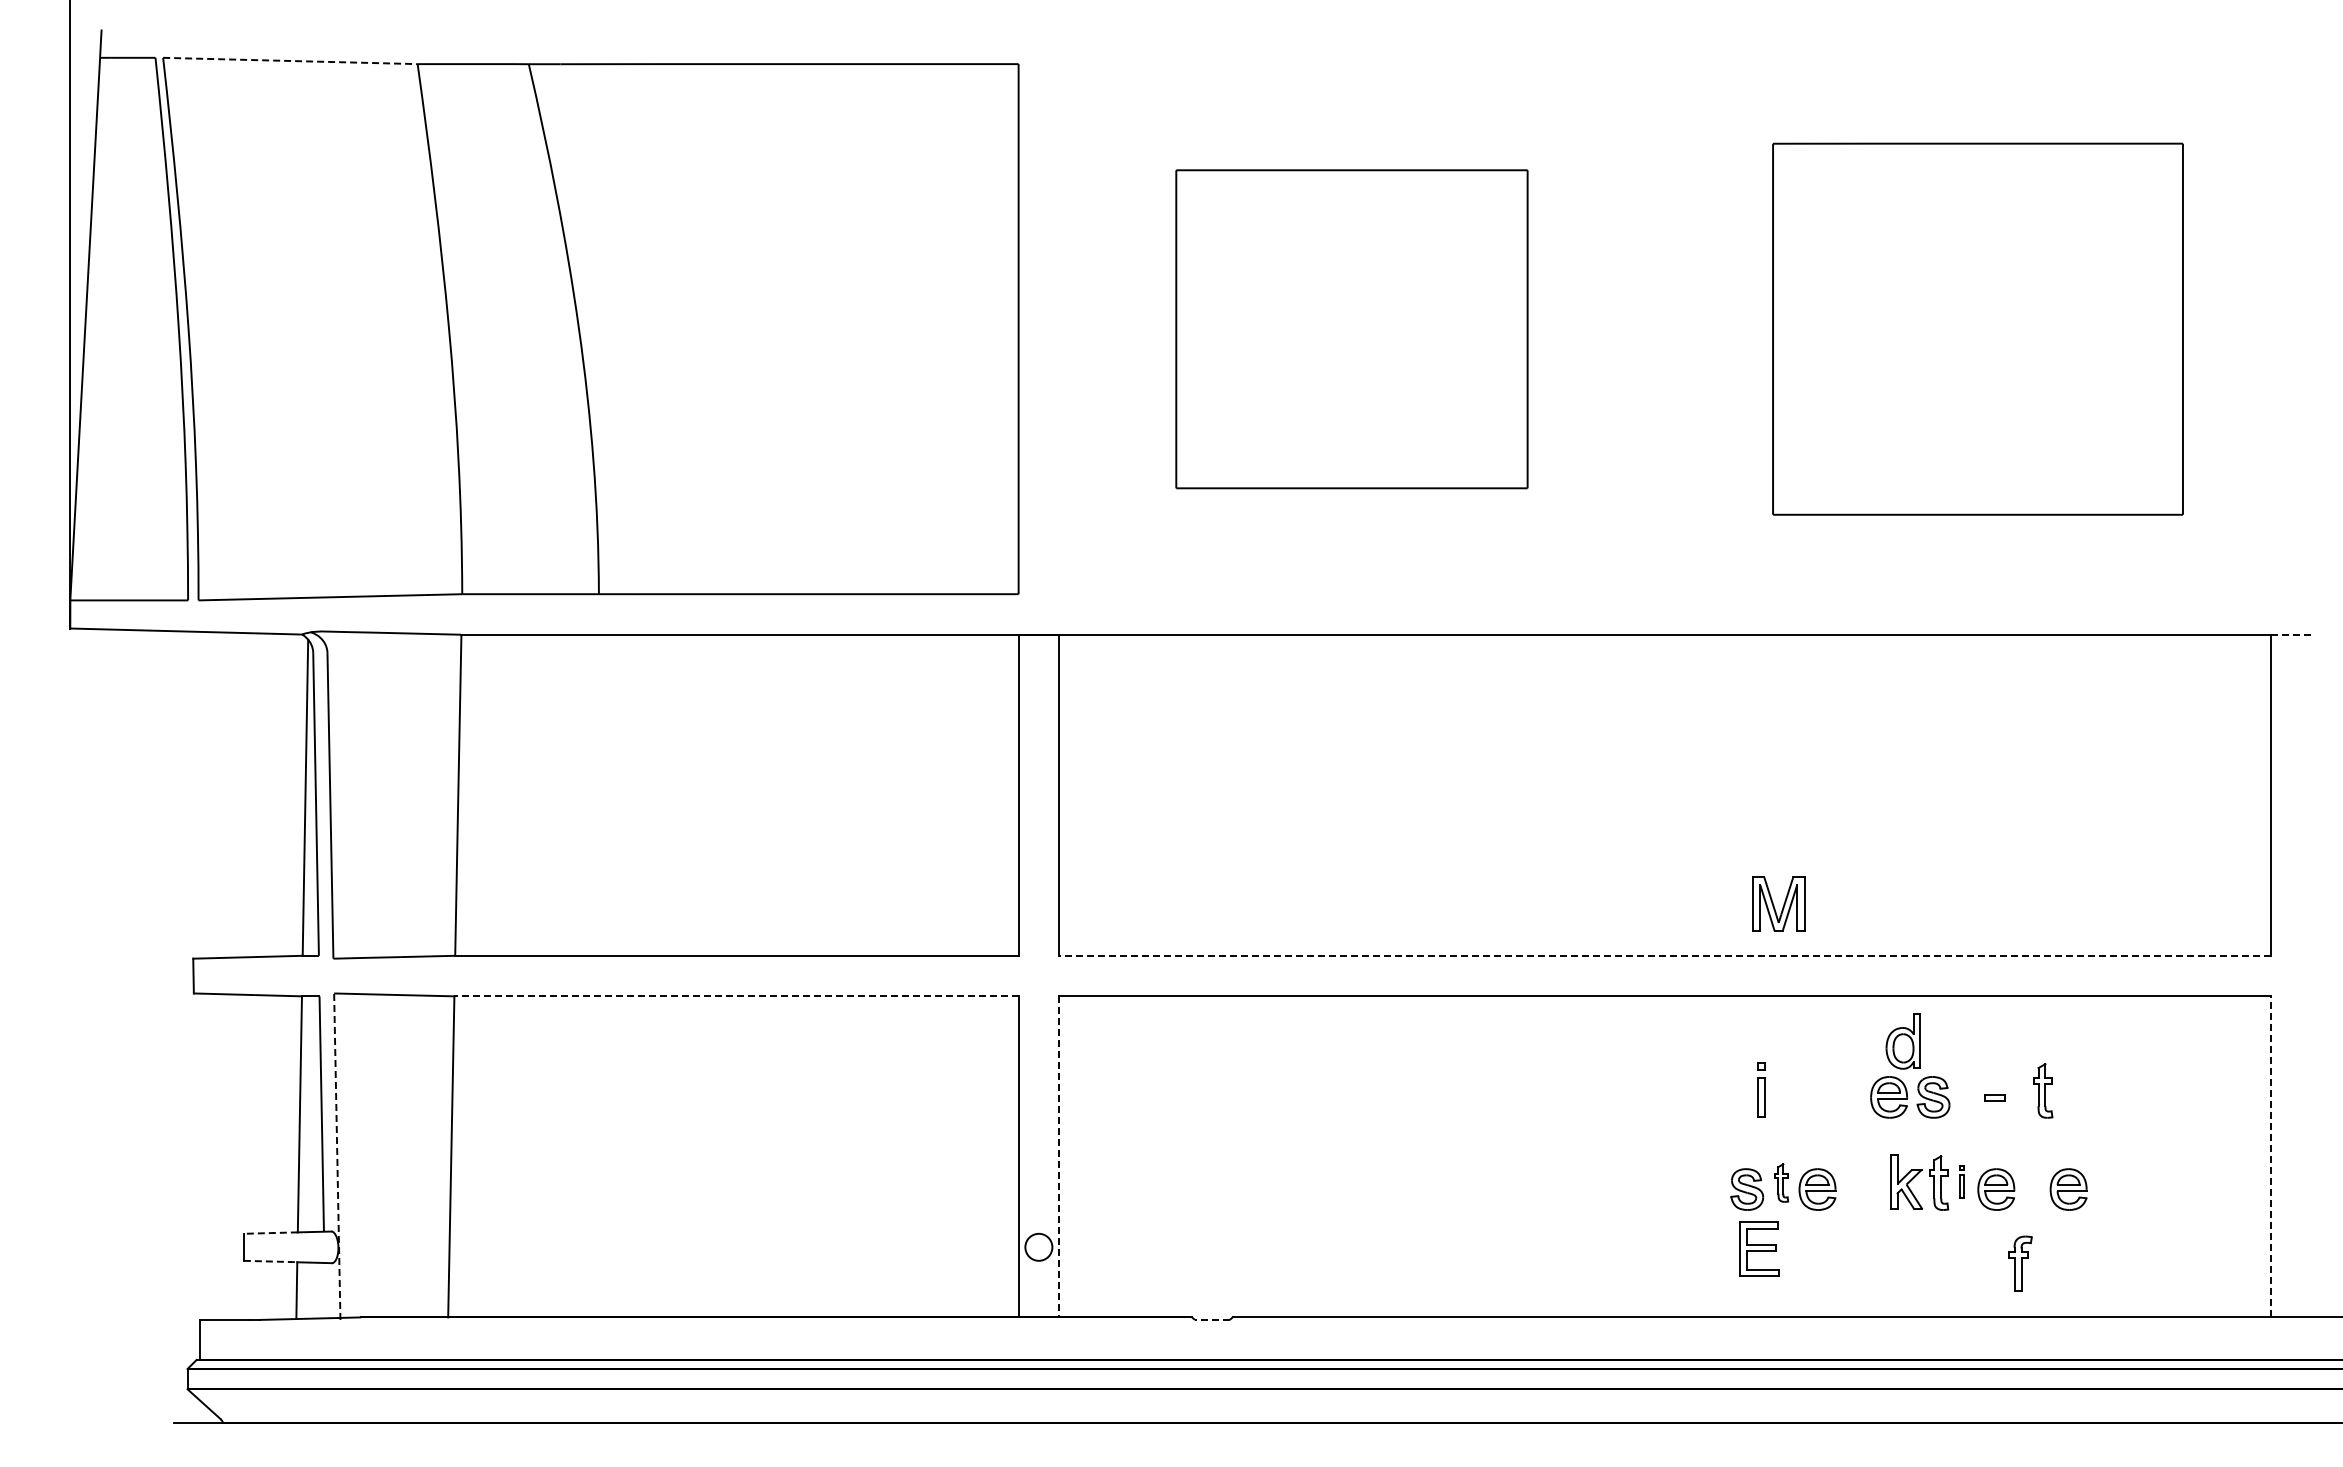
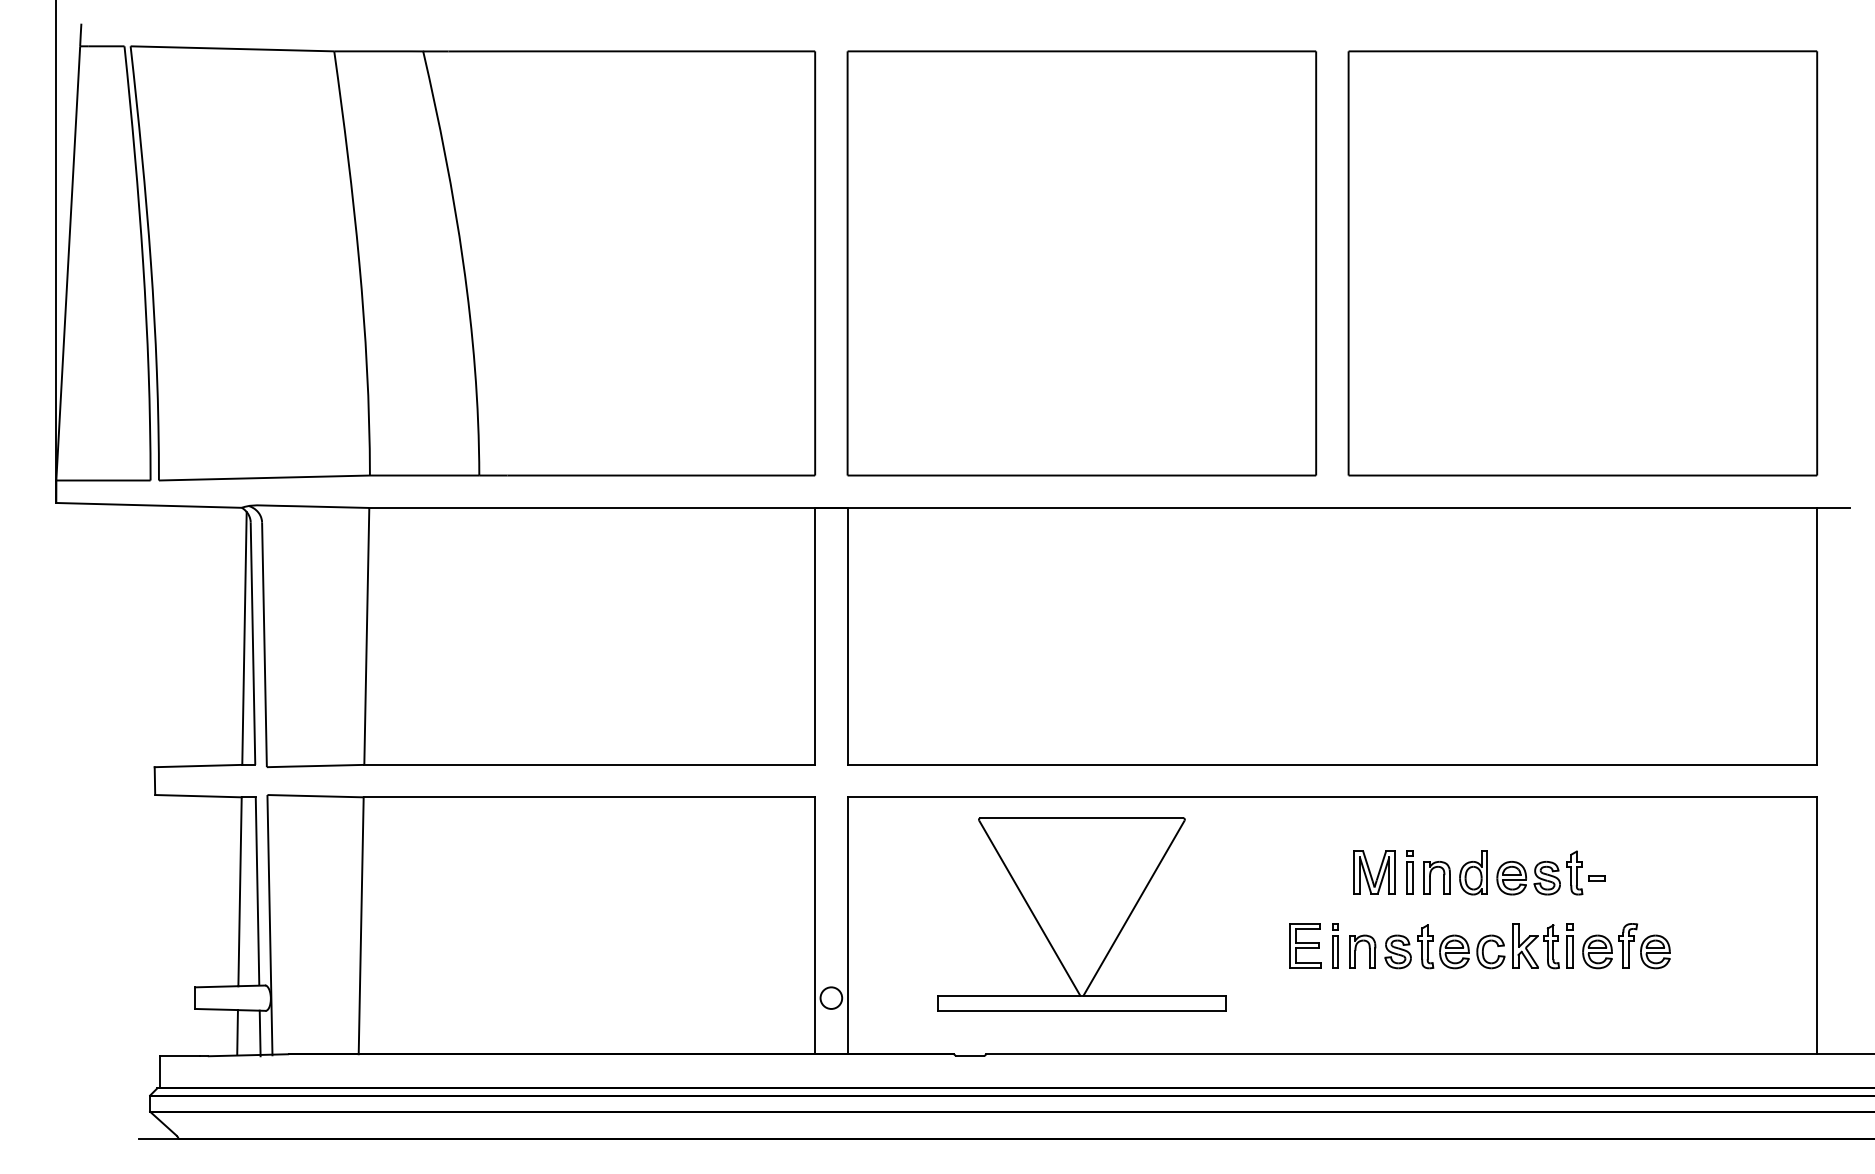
line: (289, 60) -> (231, 48), dashed -> solid
part: (1351, 329) -> (1081, 263), size x1.67
part: (1977, 329) -> (1582, 263), size x1.43
line: (2291, 634) -> (1833, 507), dashed -> solid
part: (1778, 903) -> (1374, 871), moved
line: (1665, 955) -> (1332, 764), dashed -> solid
line: (736, 996) -> (589, 797), dashed -> solid
part: (1902, 1041) -> (1472, 872), moved
part: (2043, 1090) -> (1575, 872), moved
part: (1787, 1096) -> (1430, 877), added
part: (1351, 1142) -> (1081, 914), added
line: (337, 1156) -> (270, 925), dashed -> solid
line: (1059, 1156) -> (847, 925), dashed -> solid
line: (2270, 1156) -> (1816, 925), dashed -> solid
part: (1668, 1181) -> (1335, 945), added
part: (1962, 1181) -> (1570, 945), size x1.67
part: (1781, 1182) -> (1425, 946), size x1.43
part: (1854, 1186) -> (1484, 949), added
part: (1694, 1188) -> (1356, 951), added
line: (270, 1233) -> (216, 987), dashed -> solid
part: (1759, 1248) -> (1305, 945), moved
line: (270, 1261) -> (216, 1009), dashed -> solid
part: (2020, 1263) -> (1628, 945), moved
line: (324, 1290) -> (259, 1032), added
line: (1211, 1319) -> (969, 1055), dashed -> solid

